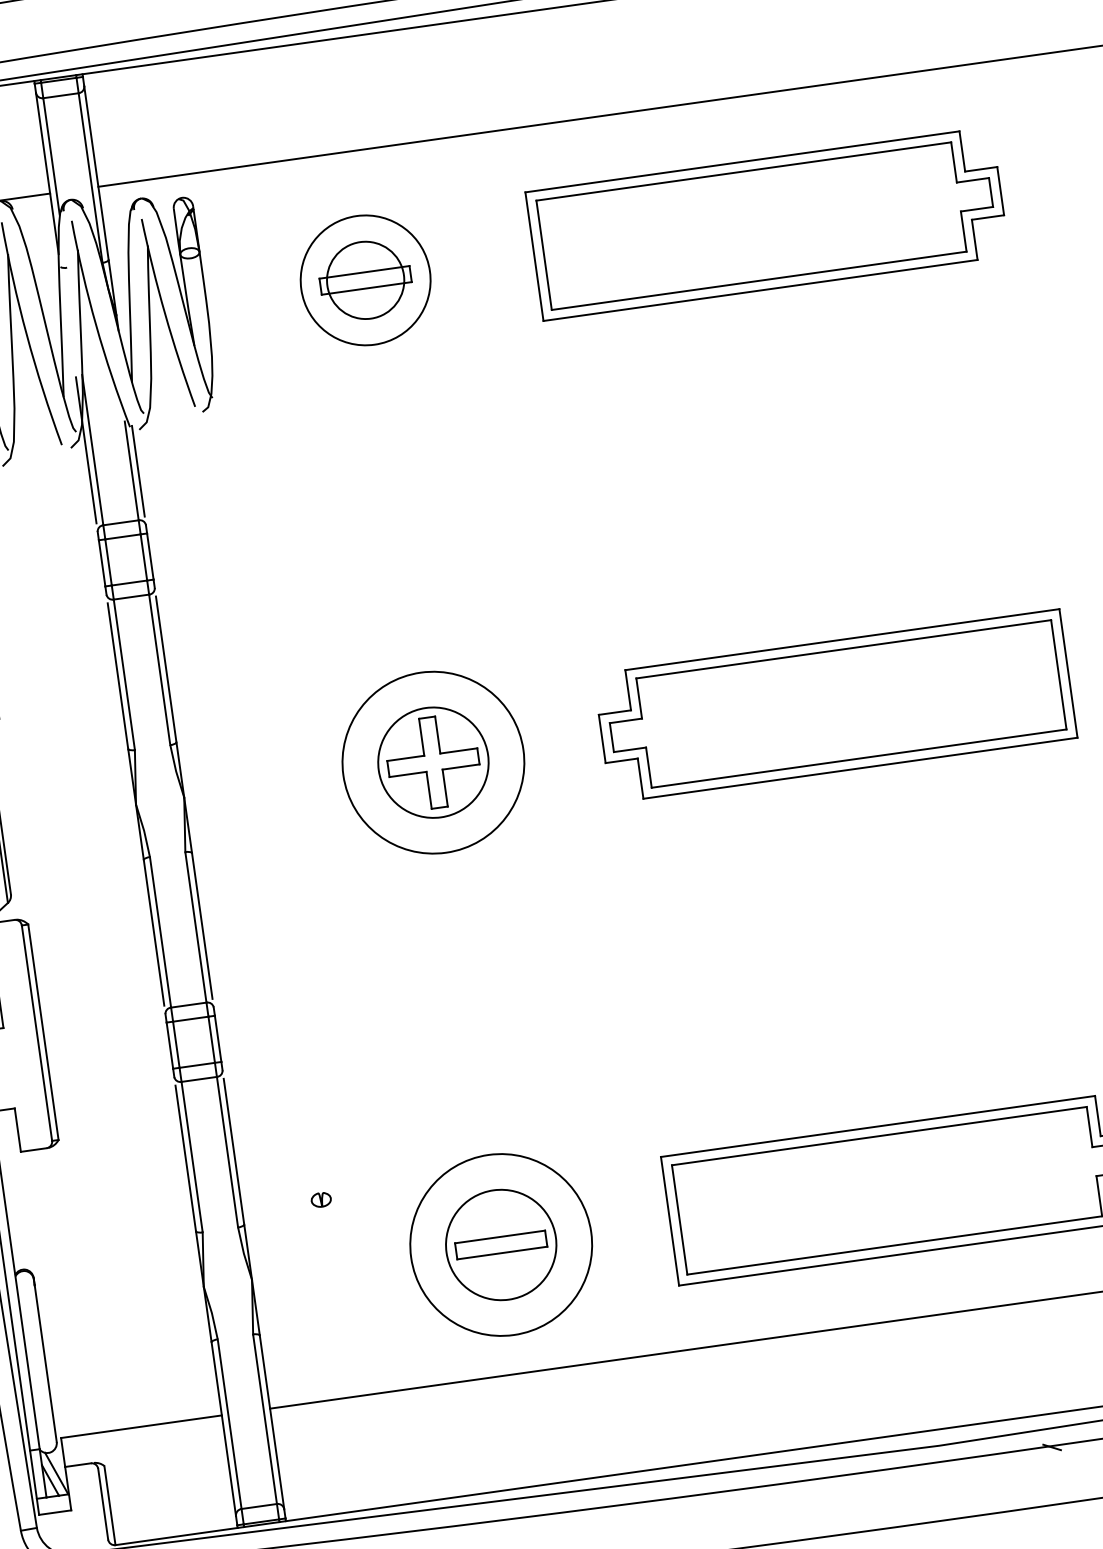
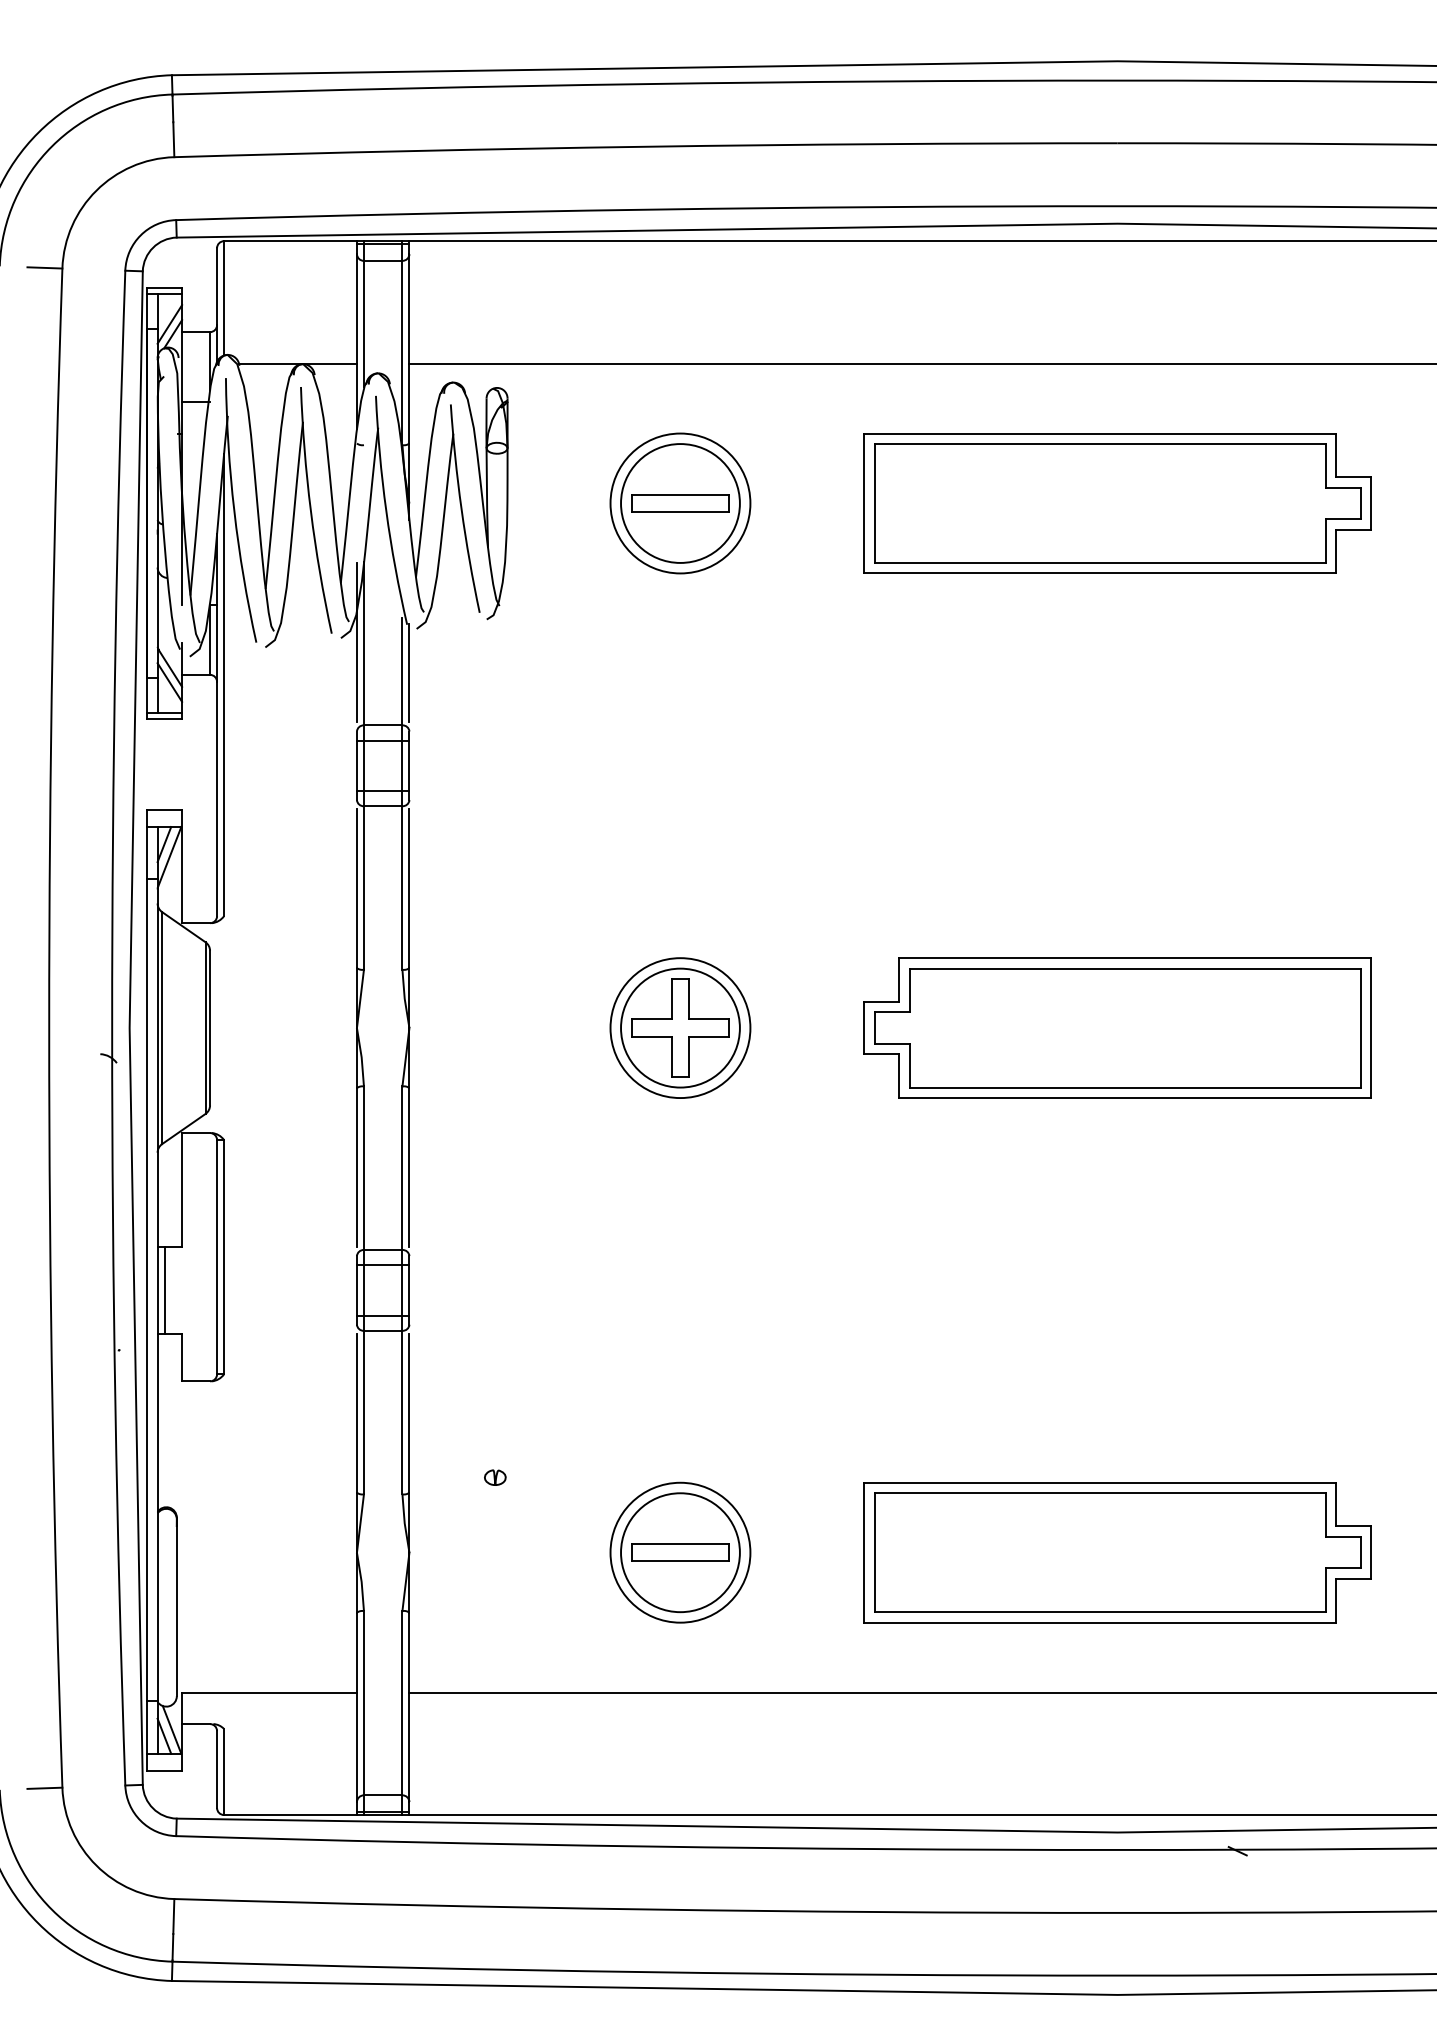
circle: (365, 280) -> (680, 503), size x1.43
circle: (433, 763) -> (680, 1028), size x0.71
circle: (501, 1244) -> (680, 1552), size x0.71

